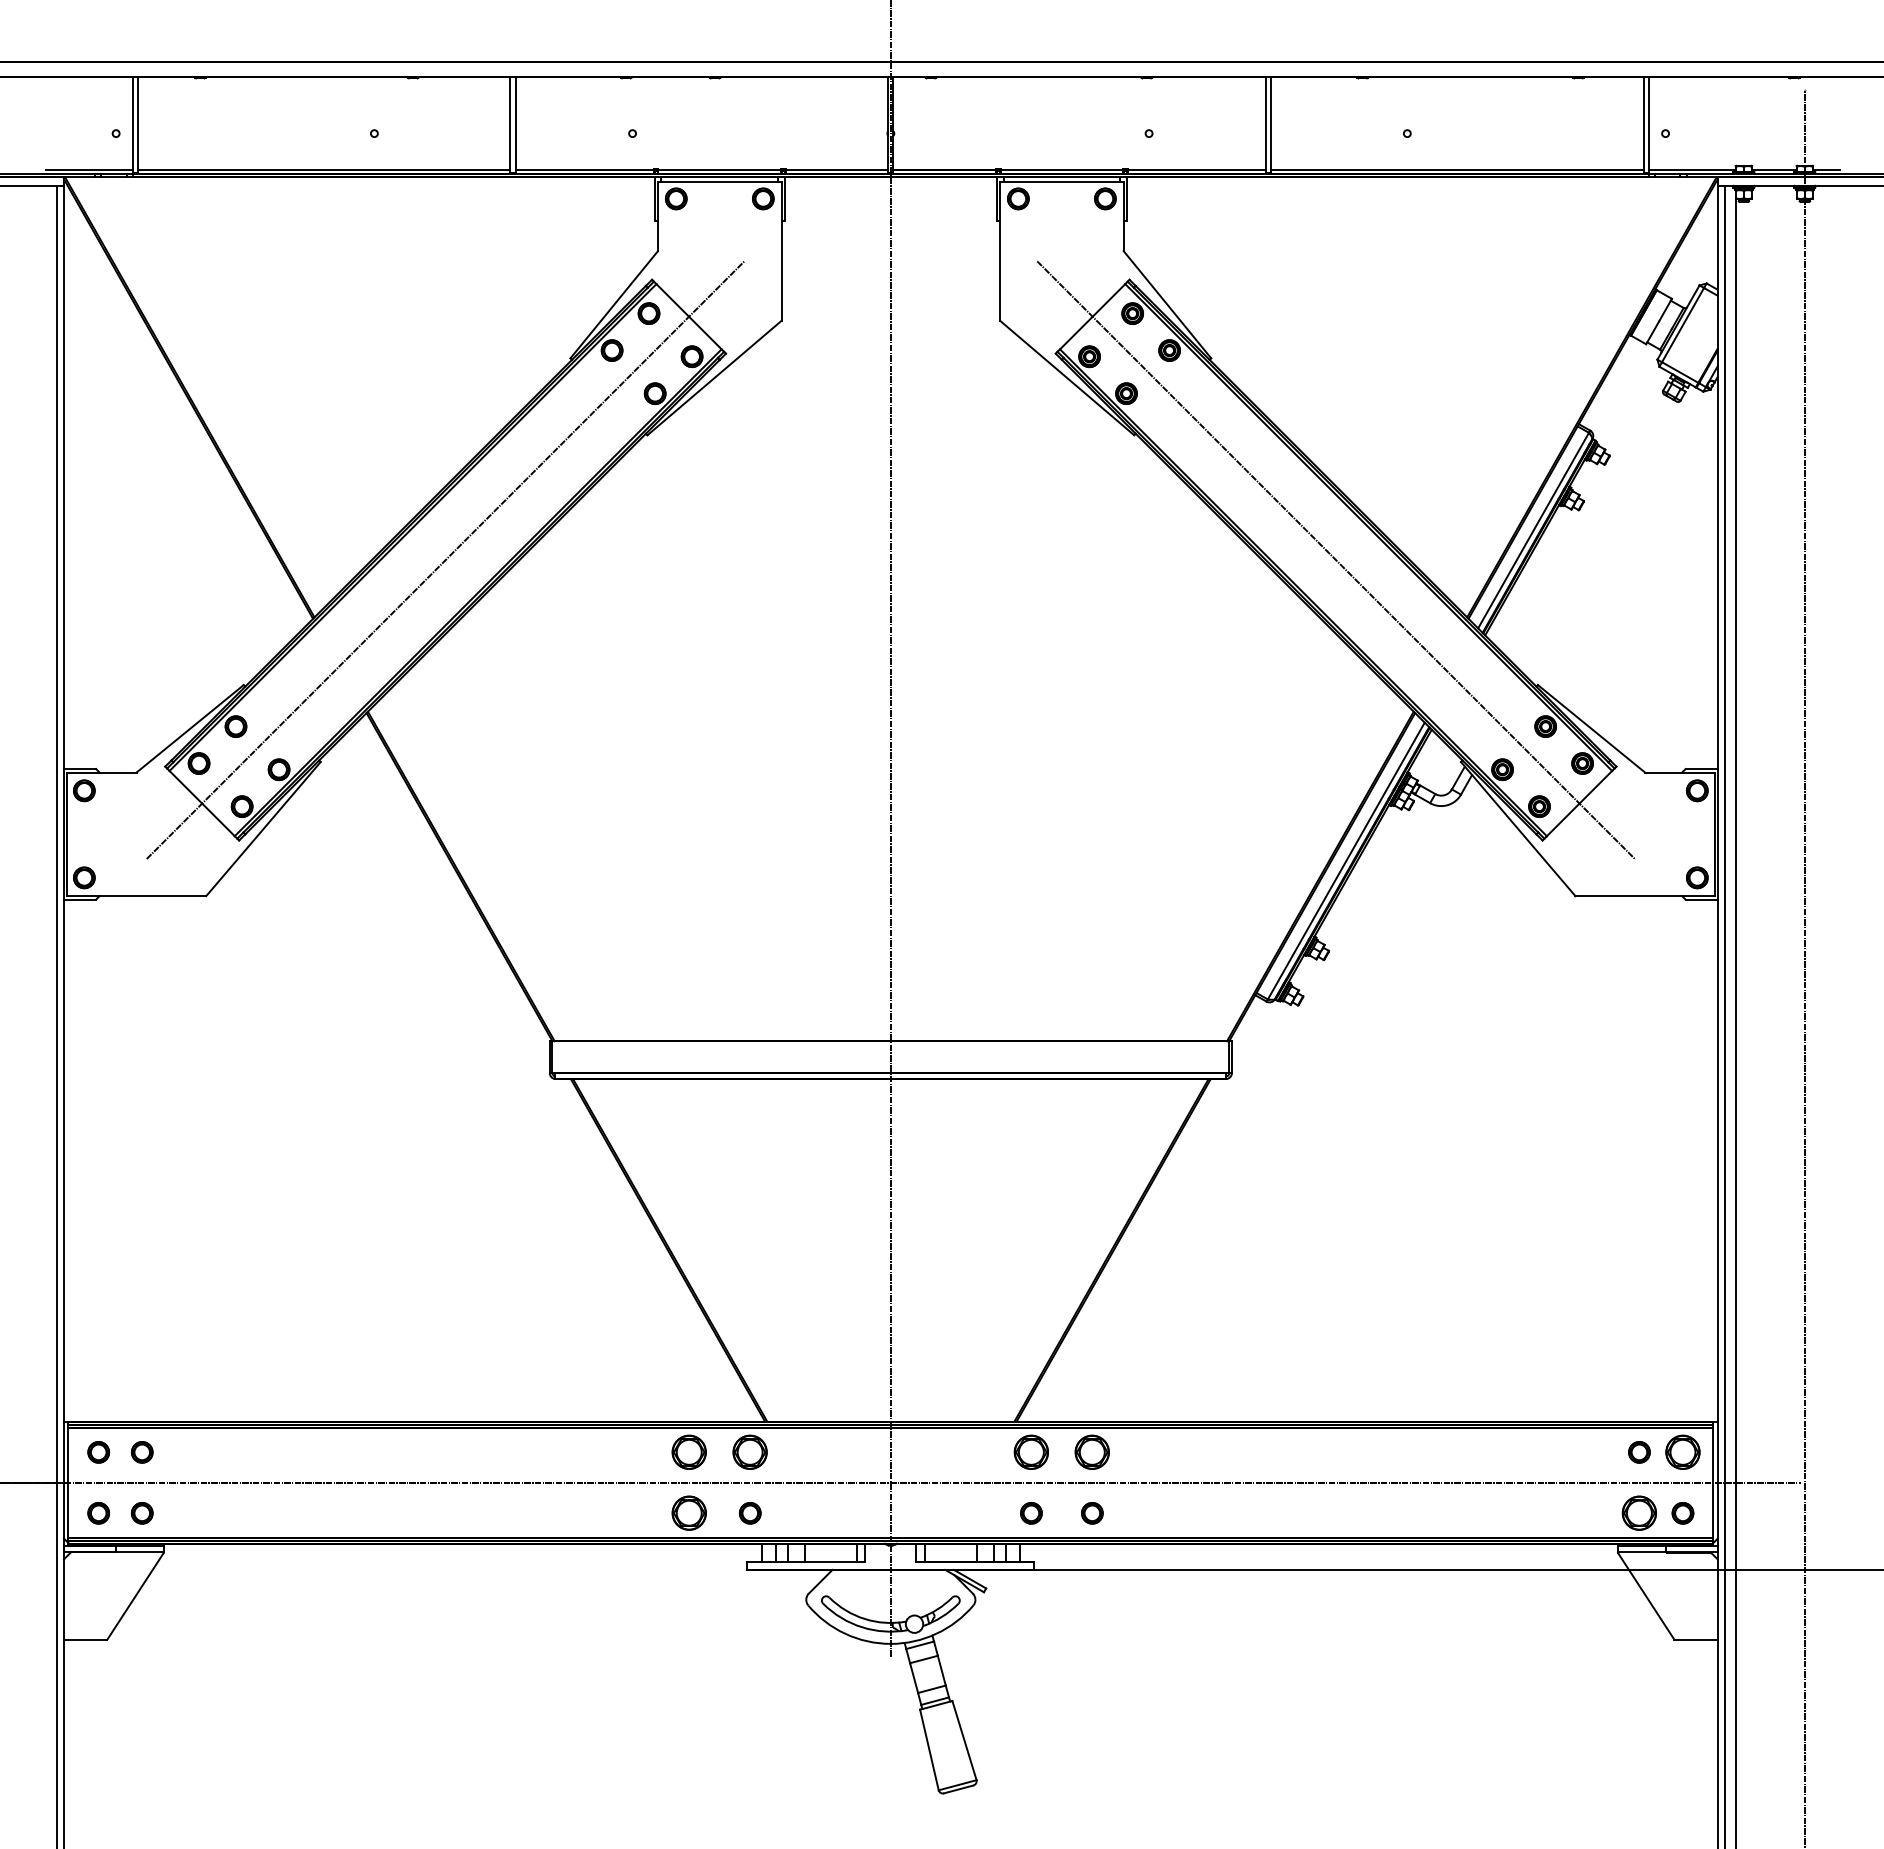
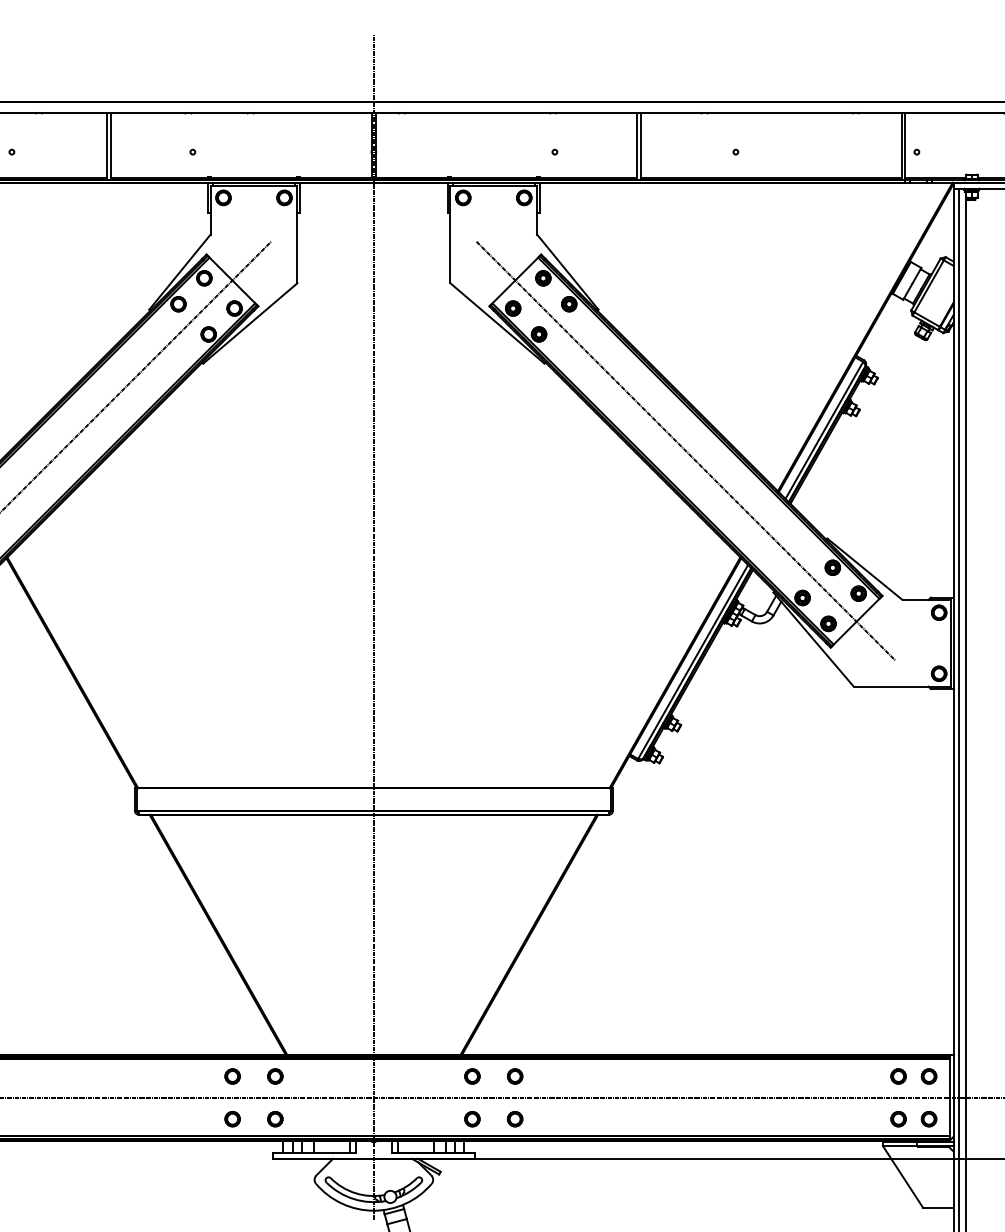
part: (689, 1452) -> (232, 1076), size x0.62
part: (750, 1452) -> (275, 1076), size x0.62
part: (1031, 1452) -> (472, 1076), size x0.62
part: (1092, 1452) -> (515, 1076), size x0.62
part: (1682, 1452) -> (928, 1076), size x0.62
part: (689, 1513) -> (232, 1119), size x0.62
part: (1639, 1513) -> (898, 1119), size x0.62

